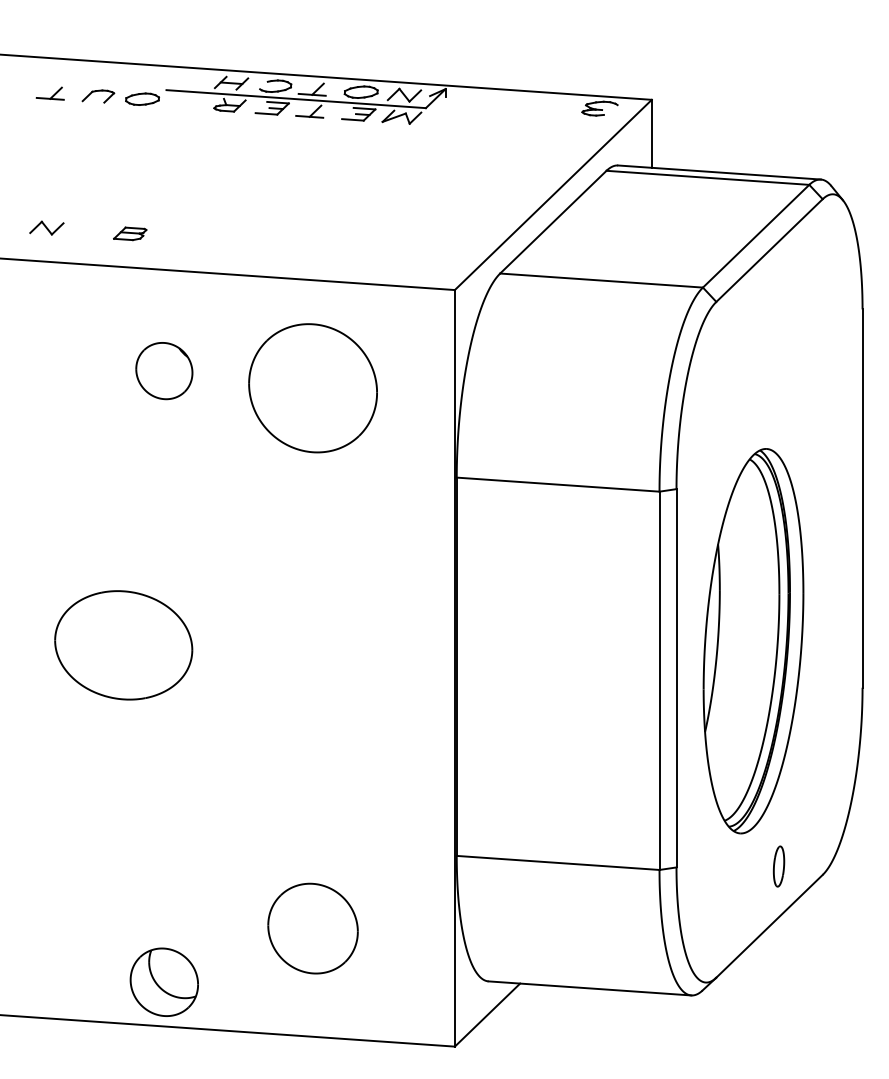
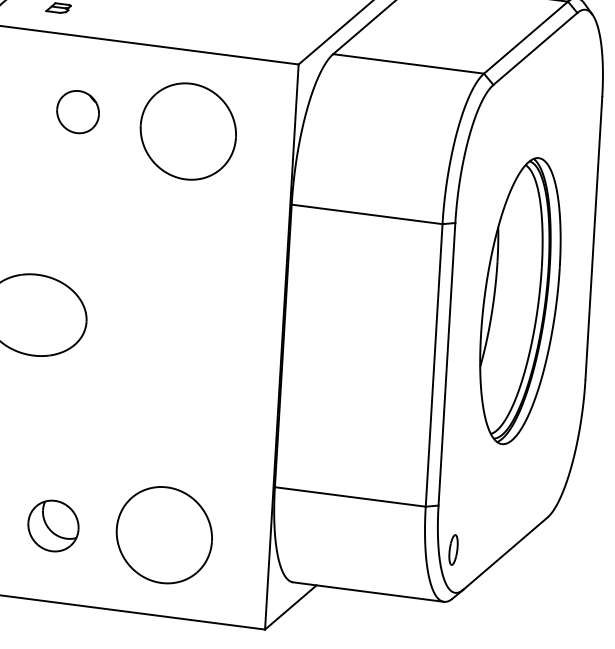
part: (753, 641) -> (520, 301), moved
part: (778, 866) -> (453, 549), moved
part: (312, 928) -> (163, 535), size x1.43
part: (163, 981) -> (52, 525), moved

